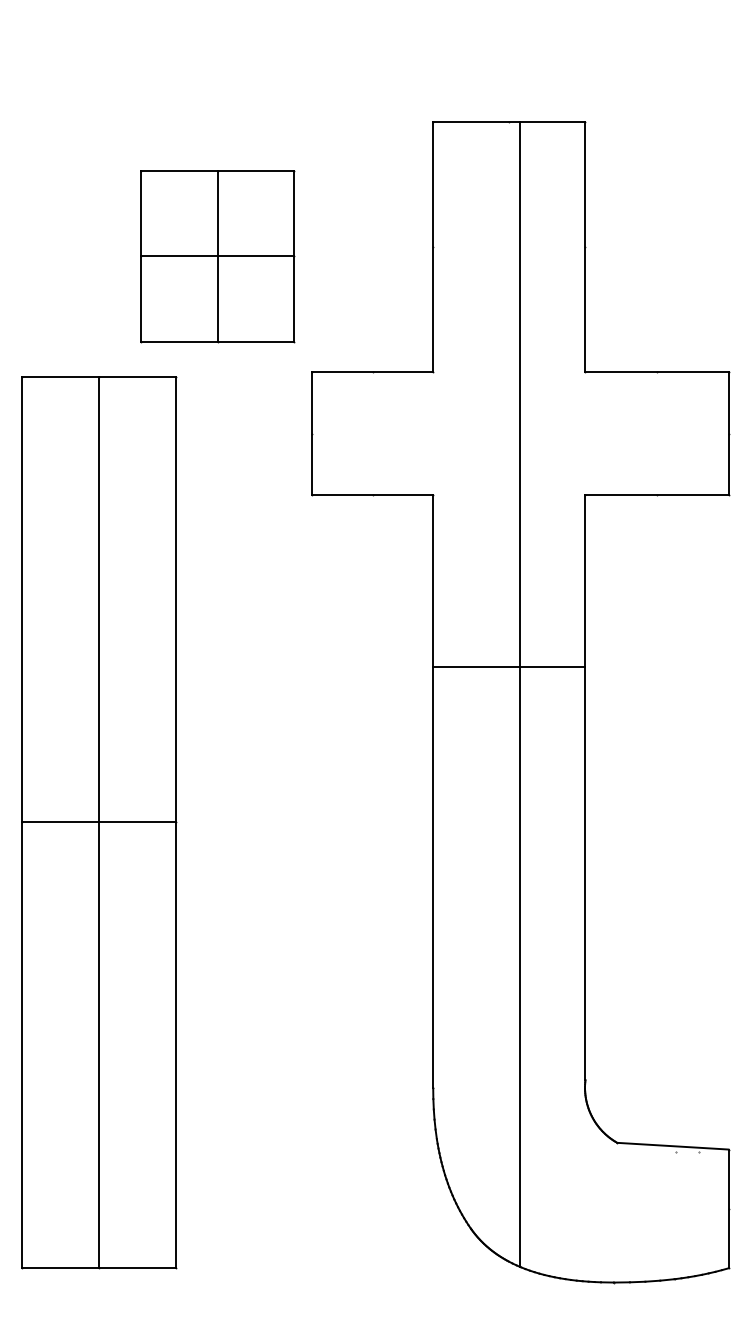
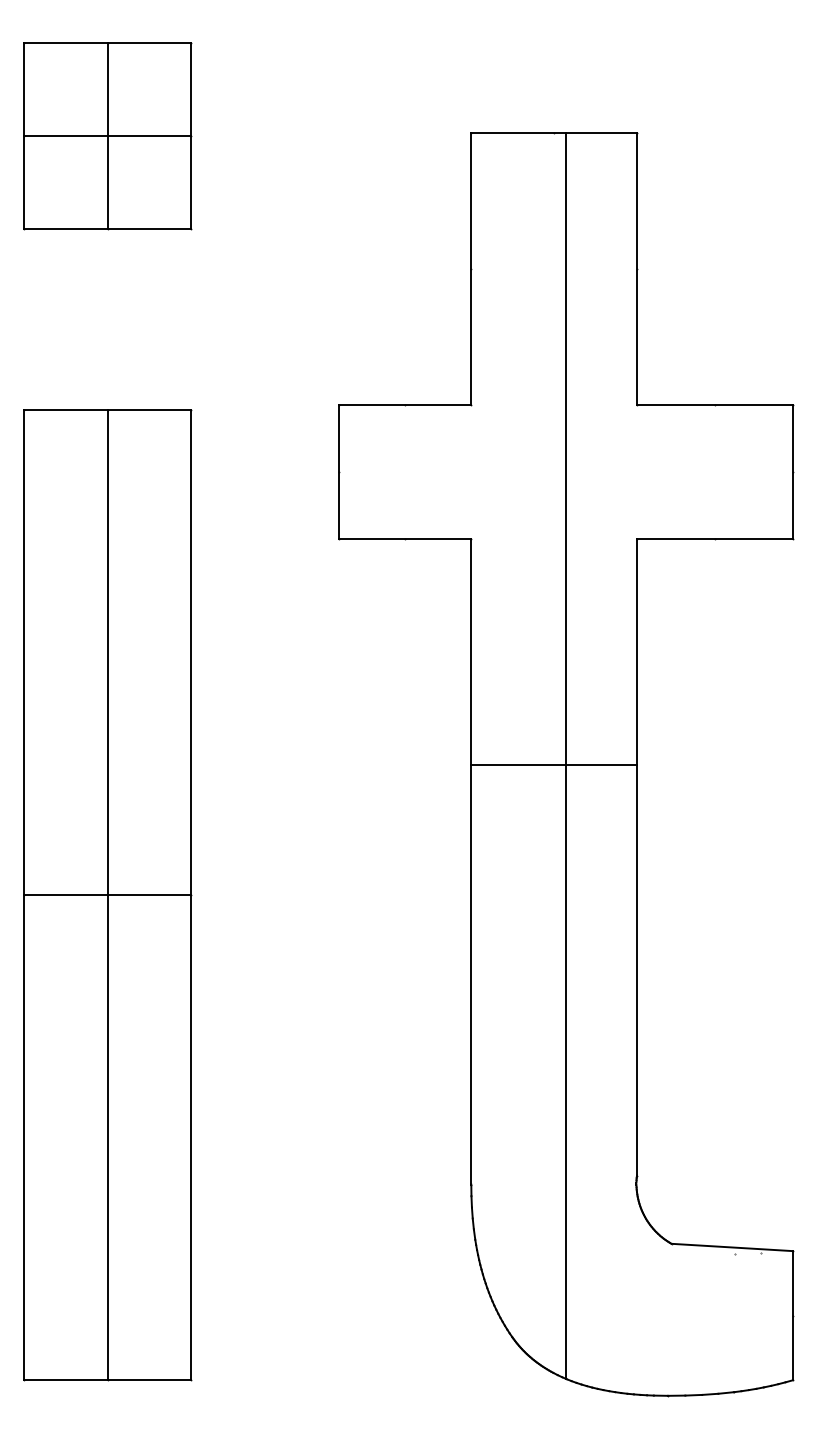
part: (217, 256) -> (107, 136), moved
line: (508, 667) -> (553, 764), moved

